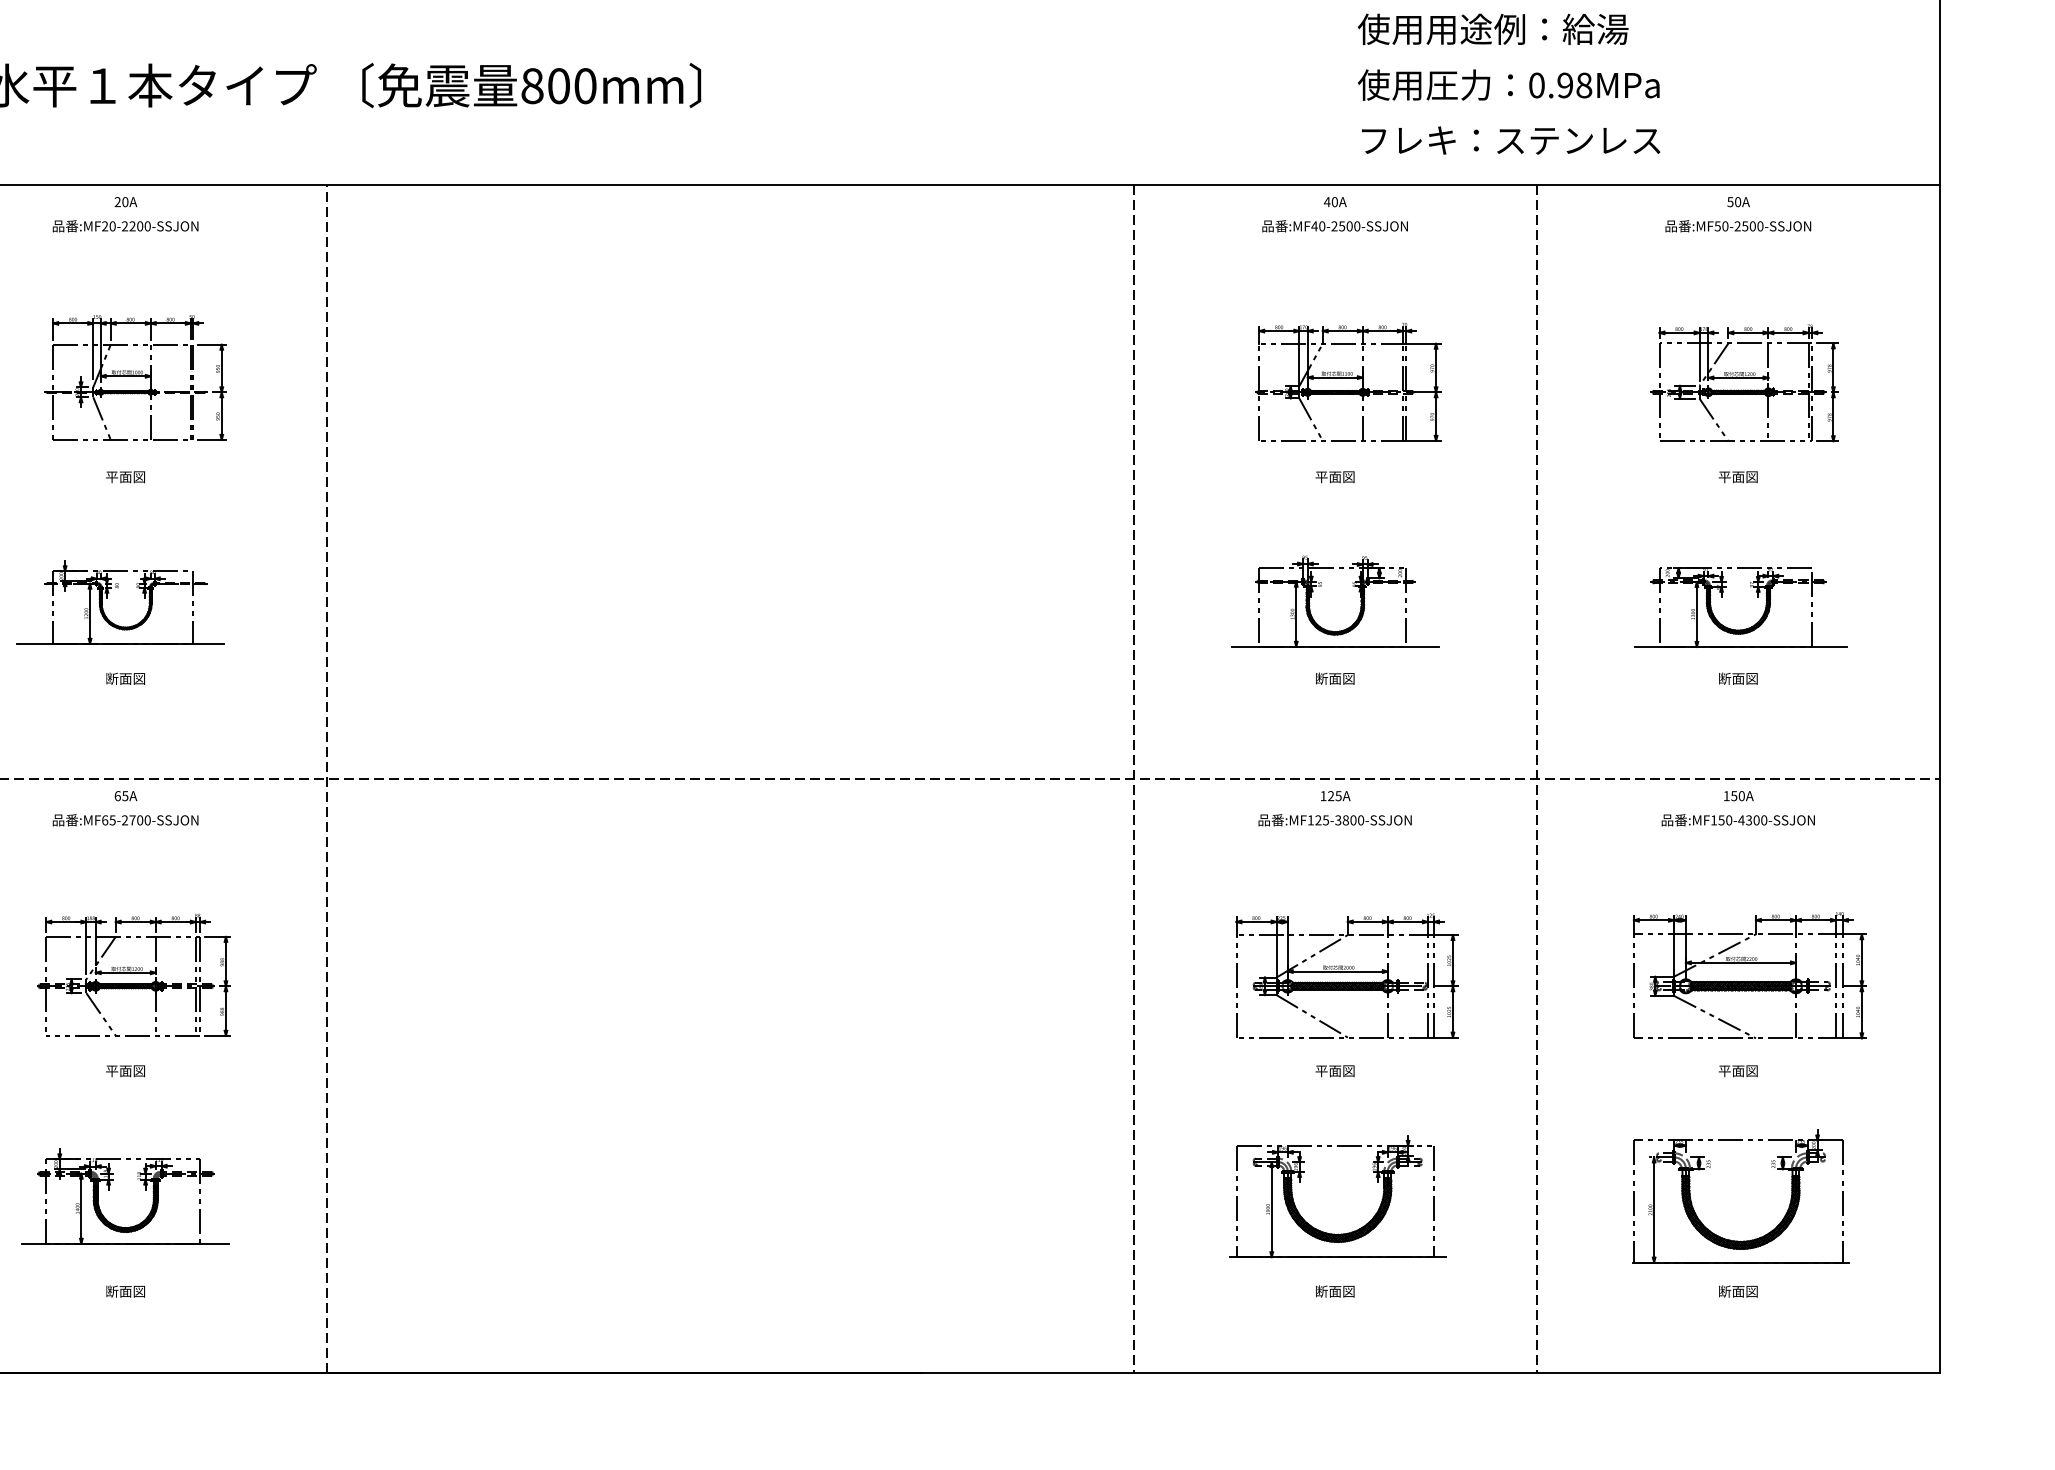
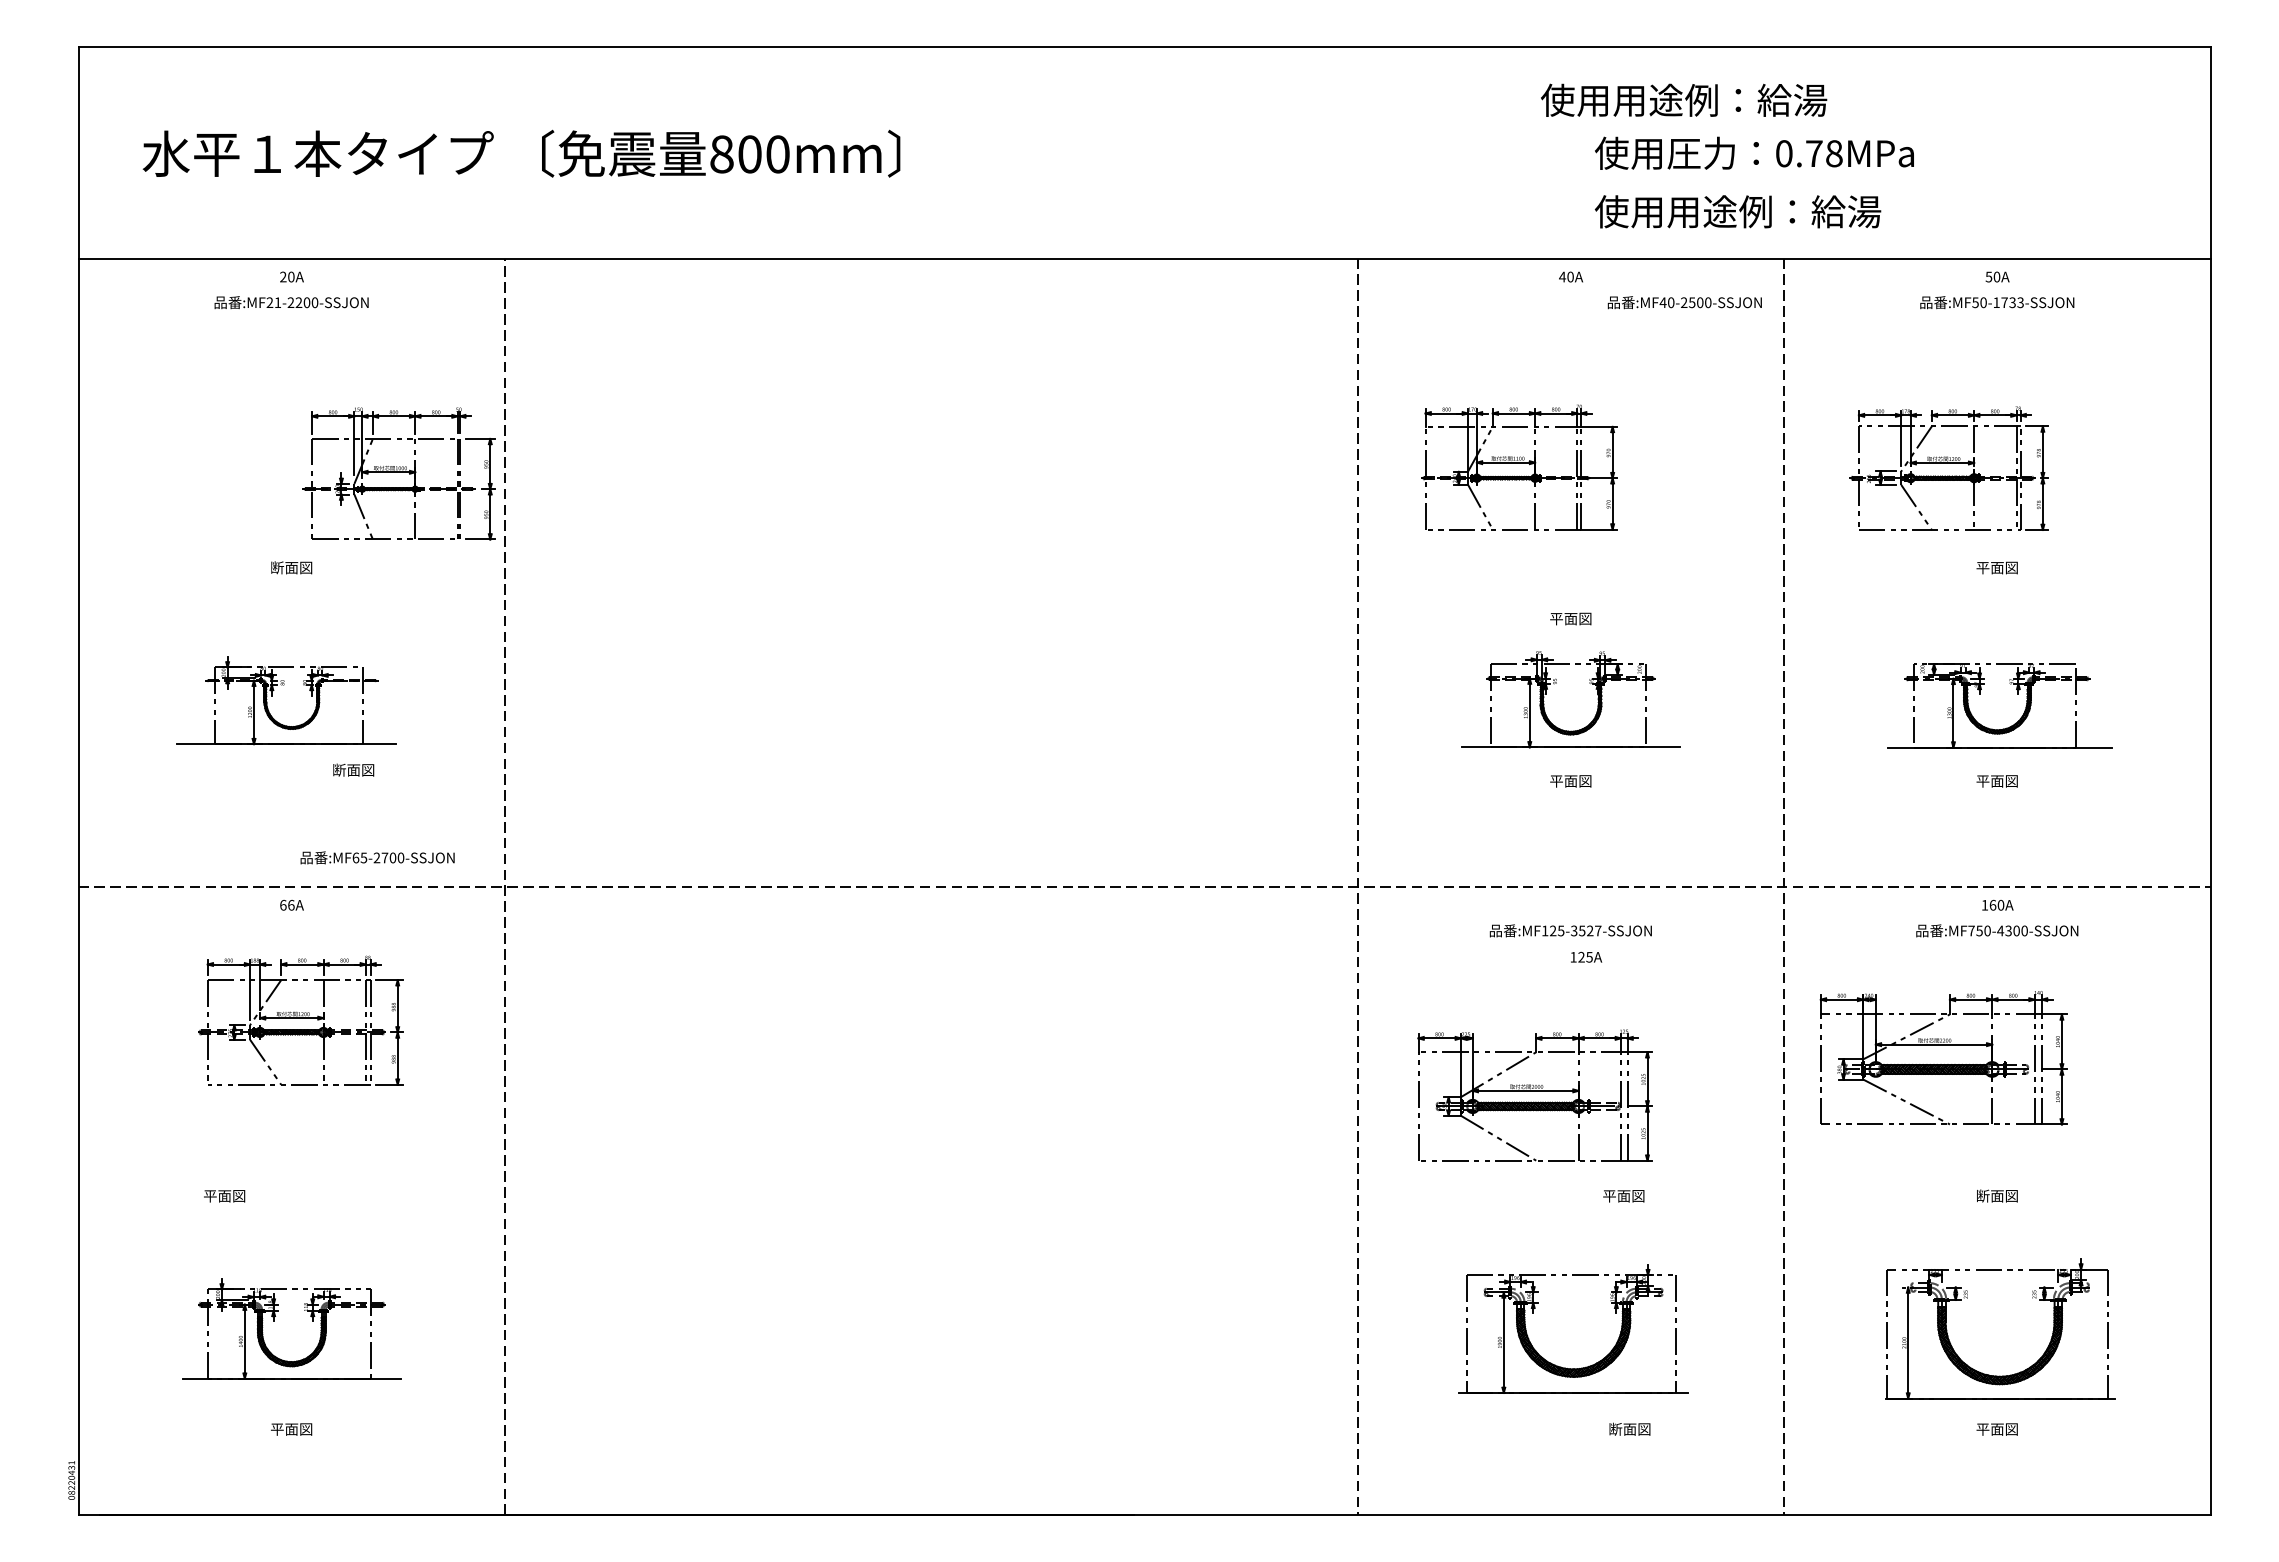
text: (1493, 28) -> (1684, 99), moved
text: (1565, 85) -> (1814, 153), 0.98MPa -> 0.78MPa
text: (1508, 140) -> (1754, 211), フレキ：ステンレス -> 使用用途例：給湯
text: (112, 226) -> (277, 302), :MF20-2200-SSJON -> :MF21-2200-SSJON
text: (1334, 226) -> (1684, 302), moved
text: (1748, 226) -> (2008, 302), :MF50-2500-SSJON -> :MF50-1733-SSJON
part: (134, 377) -> (398, 473), moved
part: (1348, 382) -> (1519, 467), moved
part: (1744, 383) -> (1948, 468), moved
text: (112, 476) -> (277, 567), 平面図 -> 断面図
text: (1334, 476) -> (1570, 618), moved
text: (125, 678) -> (353, 769), moved
text: (1321, 678) -> (1556, 780), 断面図 -> 平面図
text: (1724, 678) -> (1982, 780), 断面図 -> 平面図
text: (125, 795) -> (291, 904), 65A -> 66A
text: (1335, 795) -> (1586, 956), moved
text: (1733, 795) -> (1992, 904), 150A -> 160A
text: (125, 819) -> (377, 857), moved
text: (1353, 819) -> (1590, 930), :MF125-3800-SSJON -> :MF125-3527-SSJON
text: (1713, 819) -> (1971, 930), :MF150-4300-SSJON -> :MF750-4300-SSJON
part: (134, 975) -> (300, 1020), moved
part: (1346, 975) -> (1534, 1095), moved
part: (1749, 975) -> (1943, 1058), moved
text: (1724, 1070) -> (1982, 1195), 平面図 -> 断面図
text: (125, 1071) -> (224, 1196), moved
text: (1334, 1071) -> (1623, 1196), moved
text: (112, 1290) -> (277, 1428), 断面図 -> 平面図
text: (1334, 1290) -> (1629, 1428), moved
text: (1724, 1290) -> (1982, 1428), 断面図 -> 平面図

